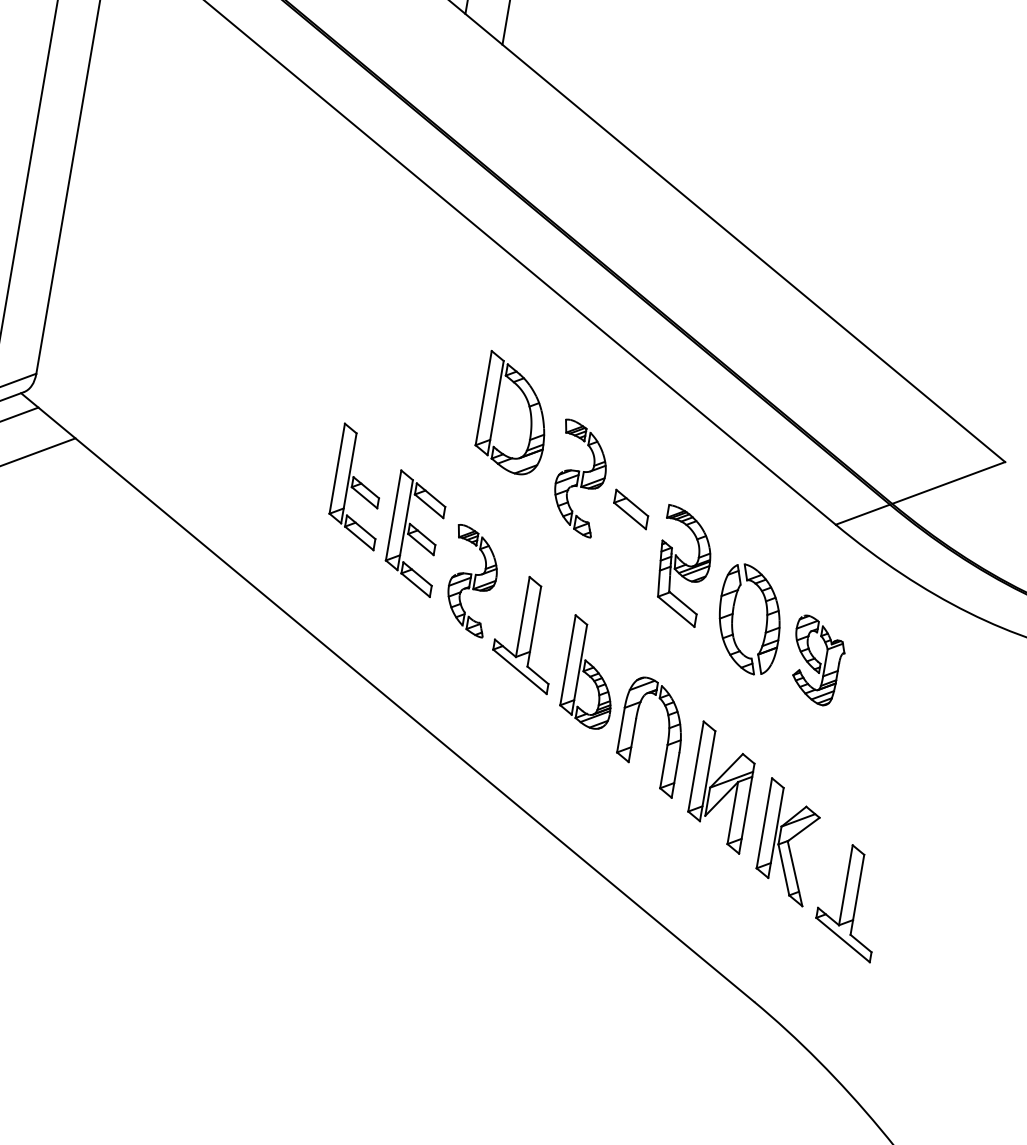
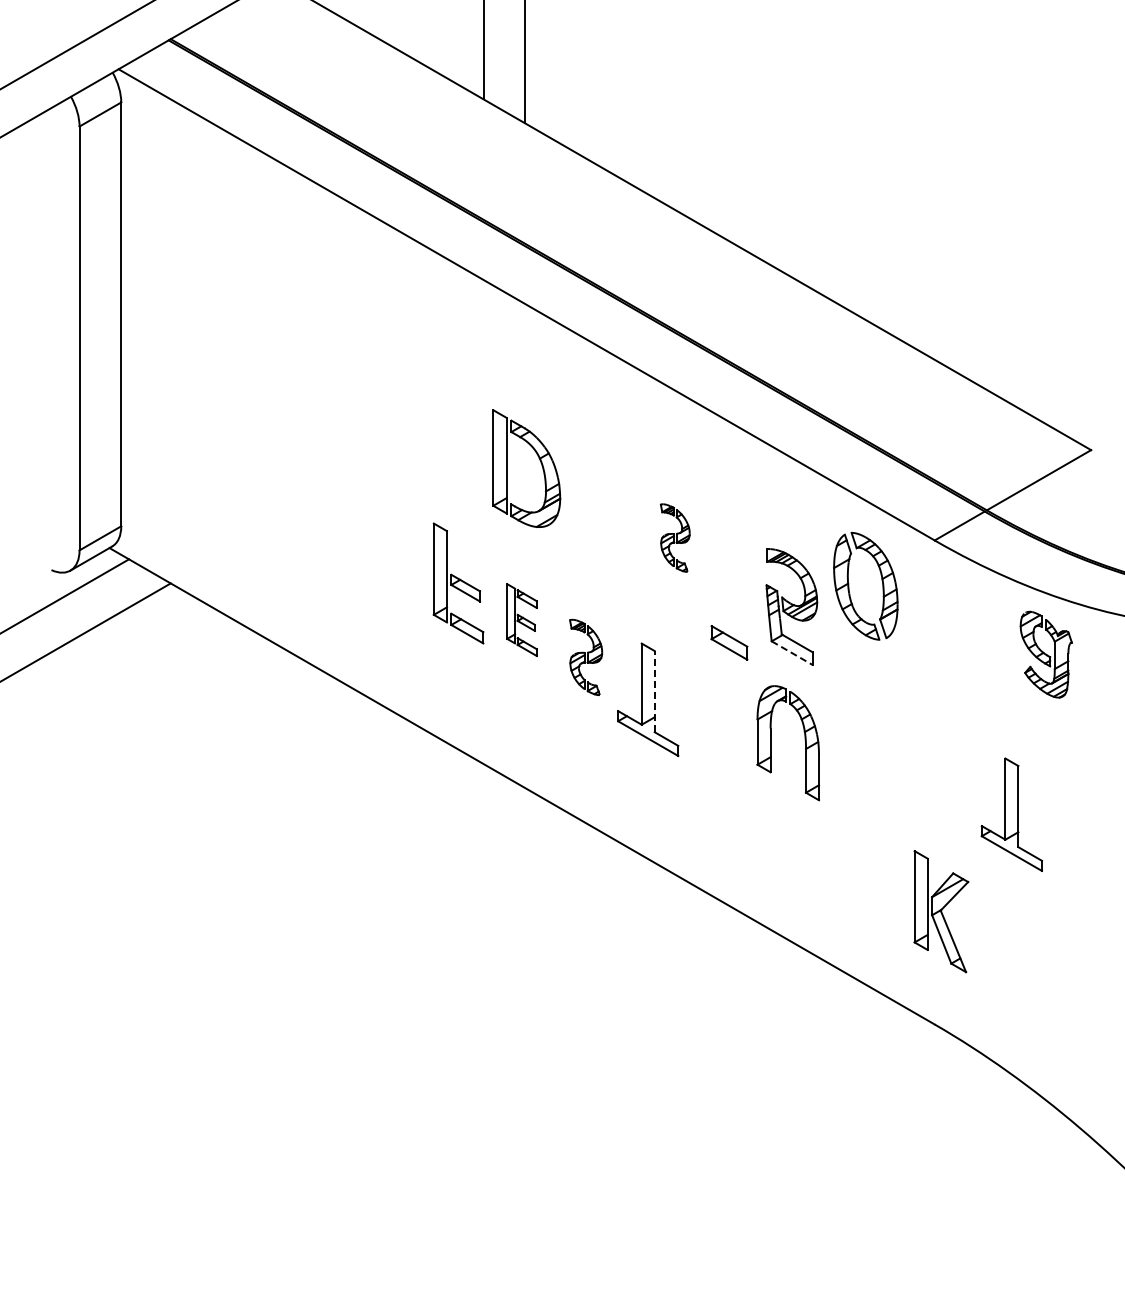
part: (529, 411) -> (540, 463), moved
part: (580, 478) -> (675, 537), size x0.6
part: (631, 509) -> (729, 642), moved
part: (415, 533) -> (521, 619), size x0.6
part: (471, 581) -> (585, 657), size x0.7
line: (676, 612) -> (792, 653), solid -> dashed
part: (733, 615) -> (849, 585), moved
line: (534, 626) -> (654, 691), solid -> dashed
part: (816, 660) -> (1045, 654), moved
part: (591, 672) -> (718, 727), removed
part: (667, 736) -> (804, 740), moved
part: (720, 787) -> (865, 818), removed
part: (788, 842) -> (941, 911), moved
part: (849, 901) -> (1011, 814), moved

